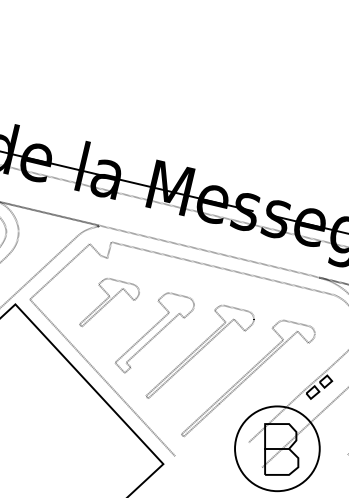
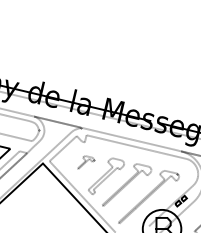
part: (108, 302) -> (85, 162), size x0.6

